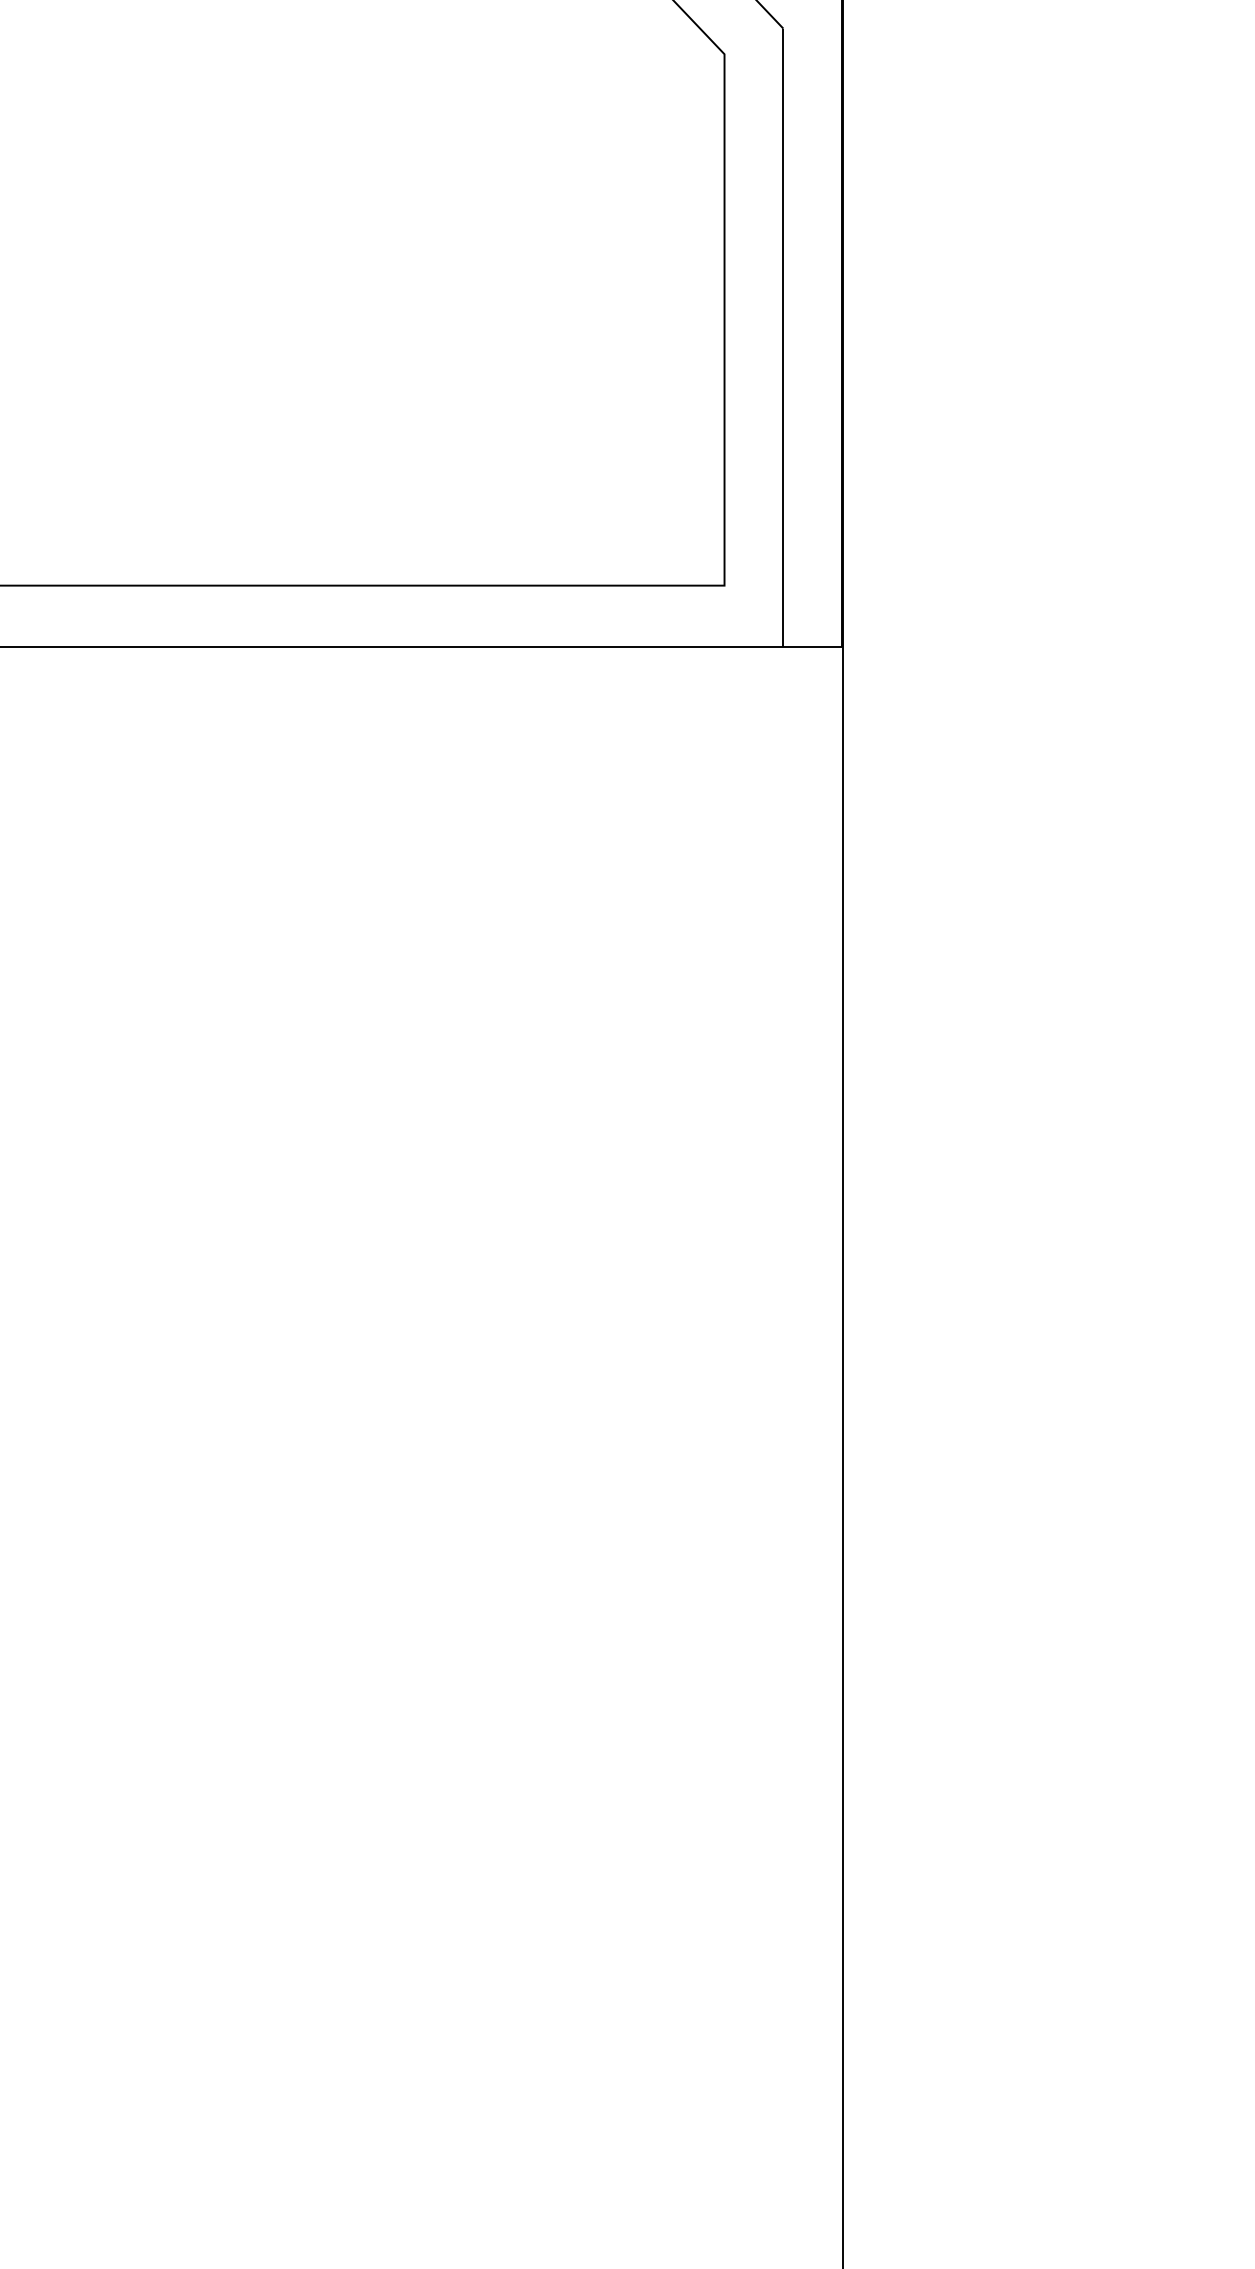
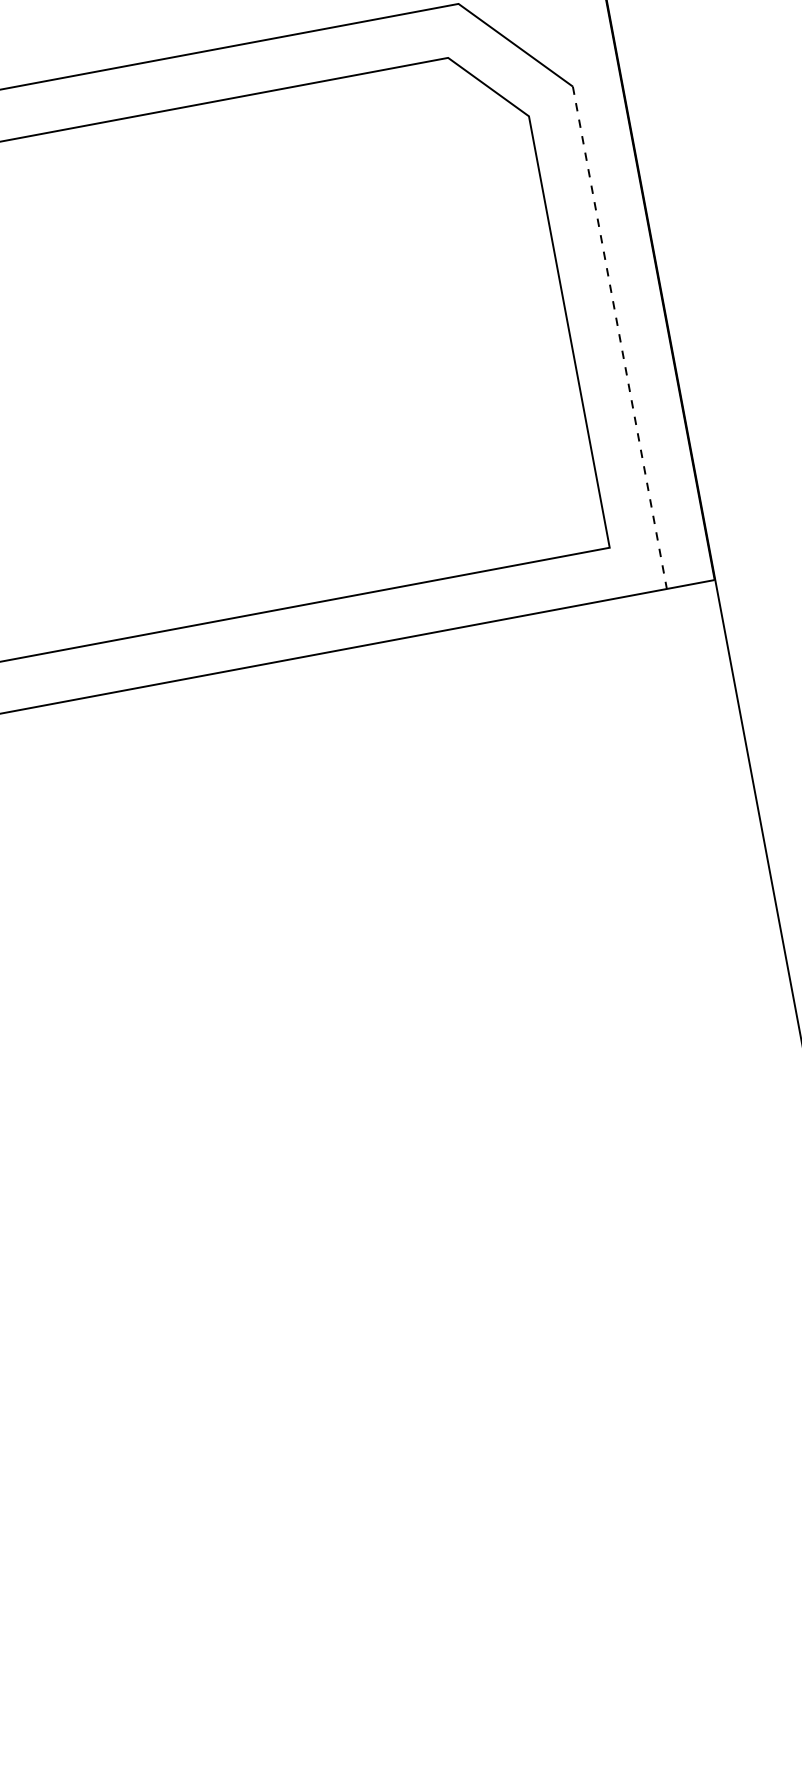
line: (783, 338) -> (620, 338), solid -> dashed

